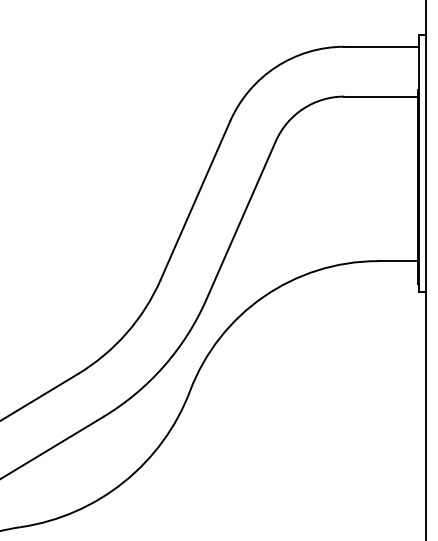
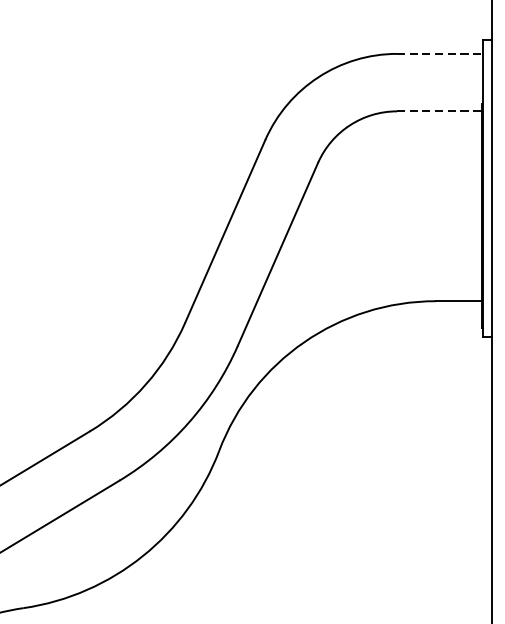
line: (382, 46) -> (441, 53), solid -> dashed
line: (380, 96) -> (438, 111), solid -> dashed

